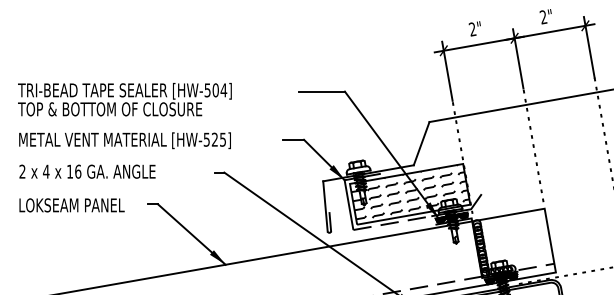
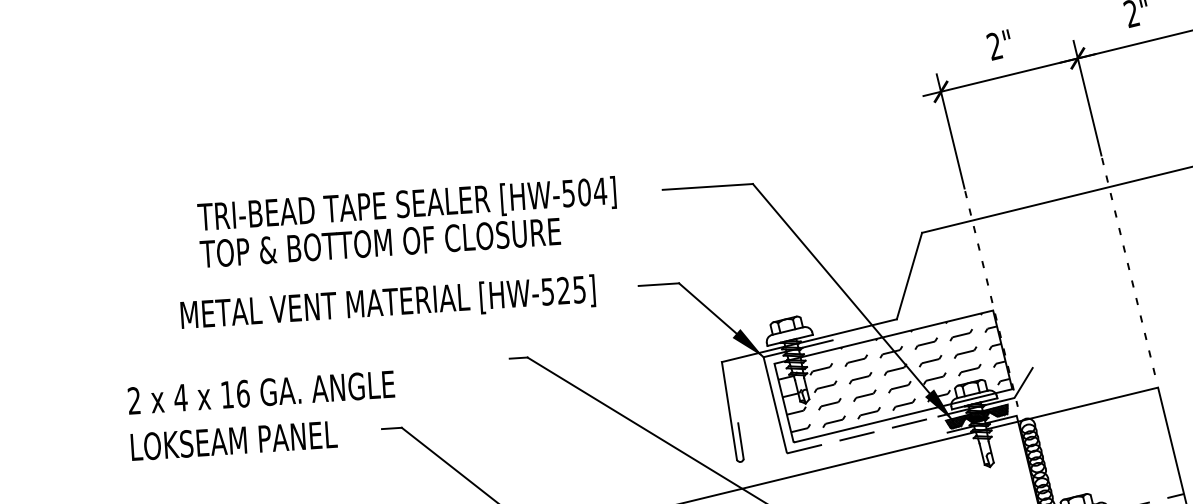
text: (124, 99) -> (407, 221), moved
text: (124, 140) -> (387, 303), moved
text: (87, 171) -> (261, 392), moved

